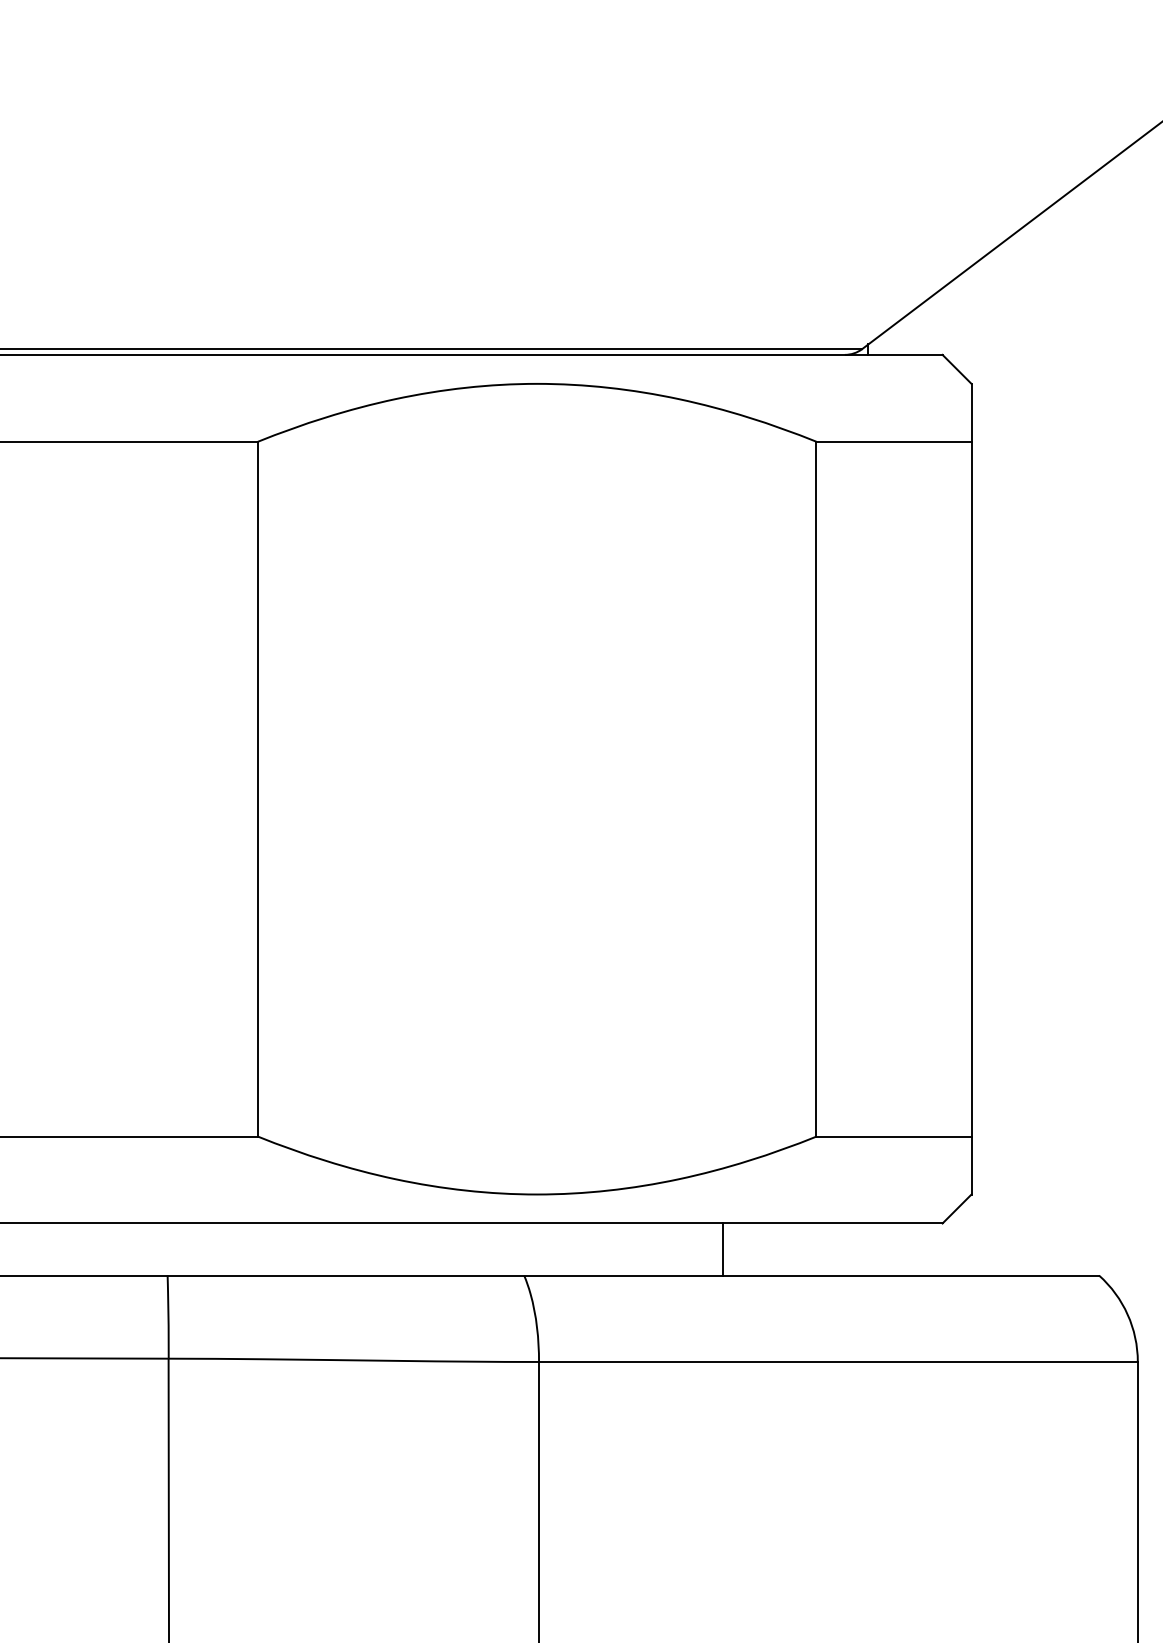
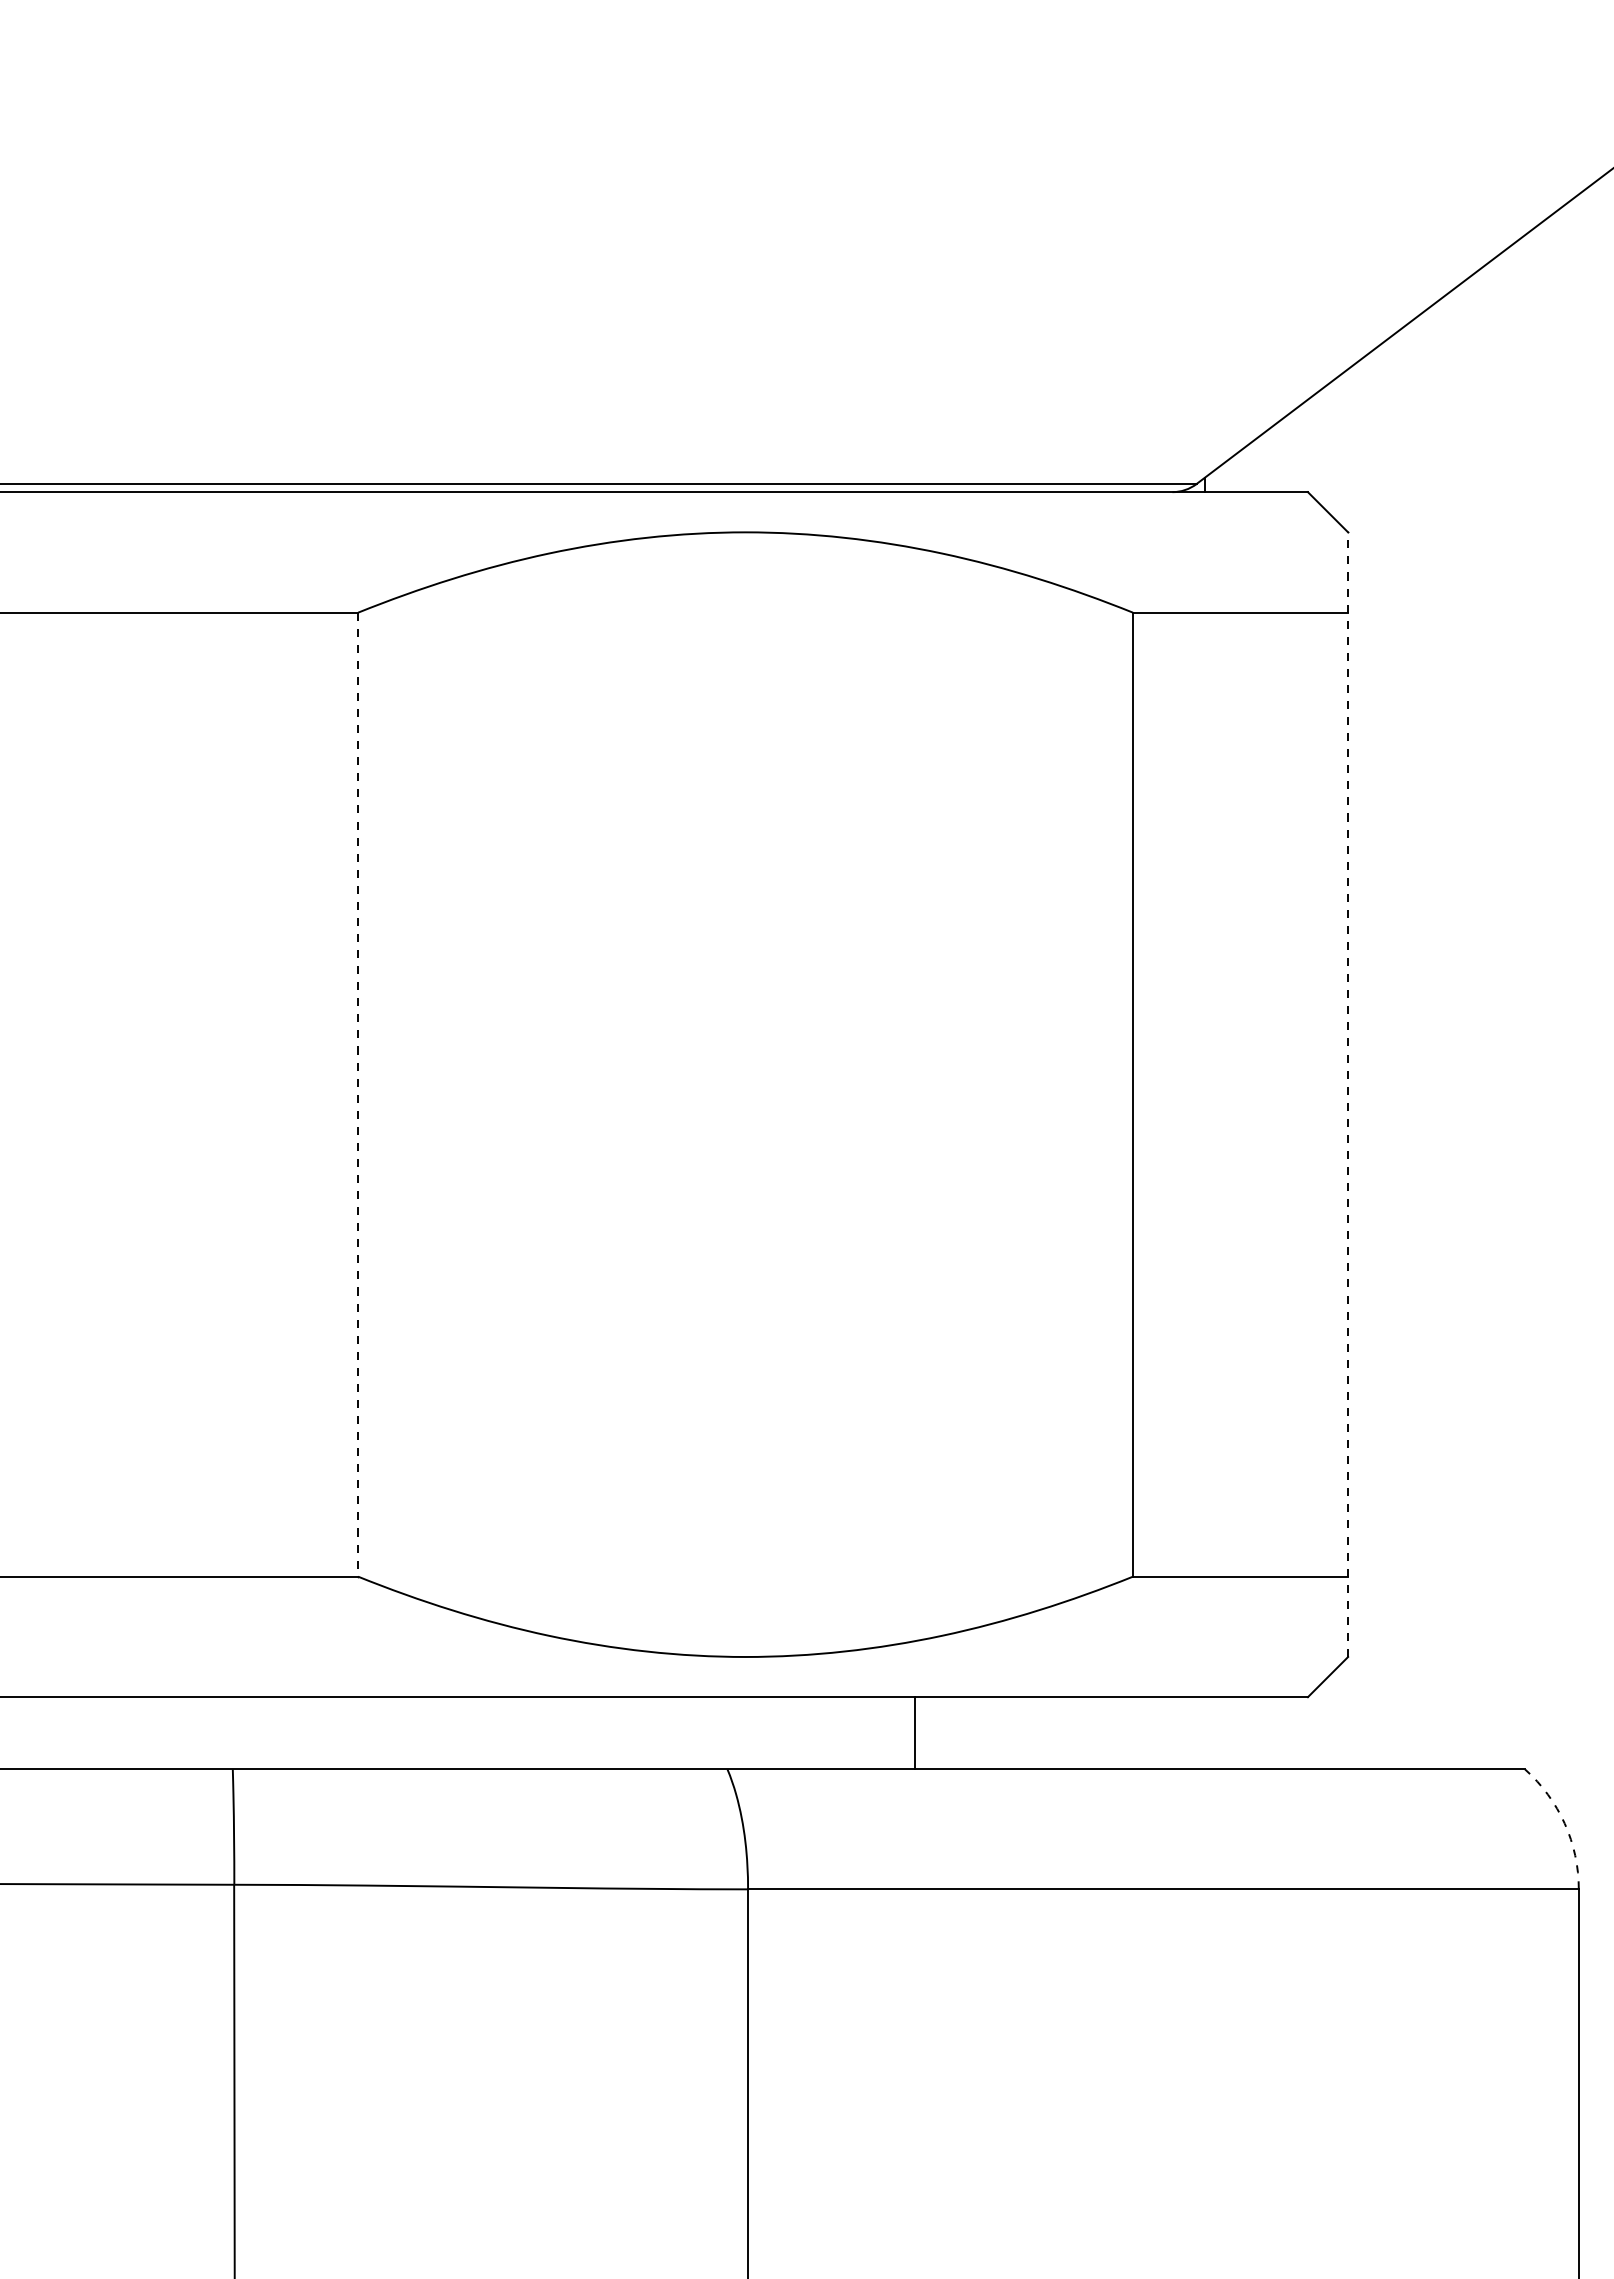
line: (258, 789) -> (358, 1095), solid -> dashed
line: (971, 789) -> (1348, 1094), solid -> dashed
line: (722, 1249) -> (914, 1733), moved
arc: (1127, 1314) -> (1564, 1823), solid -> dashed

